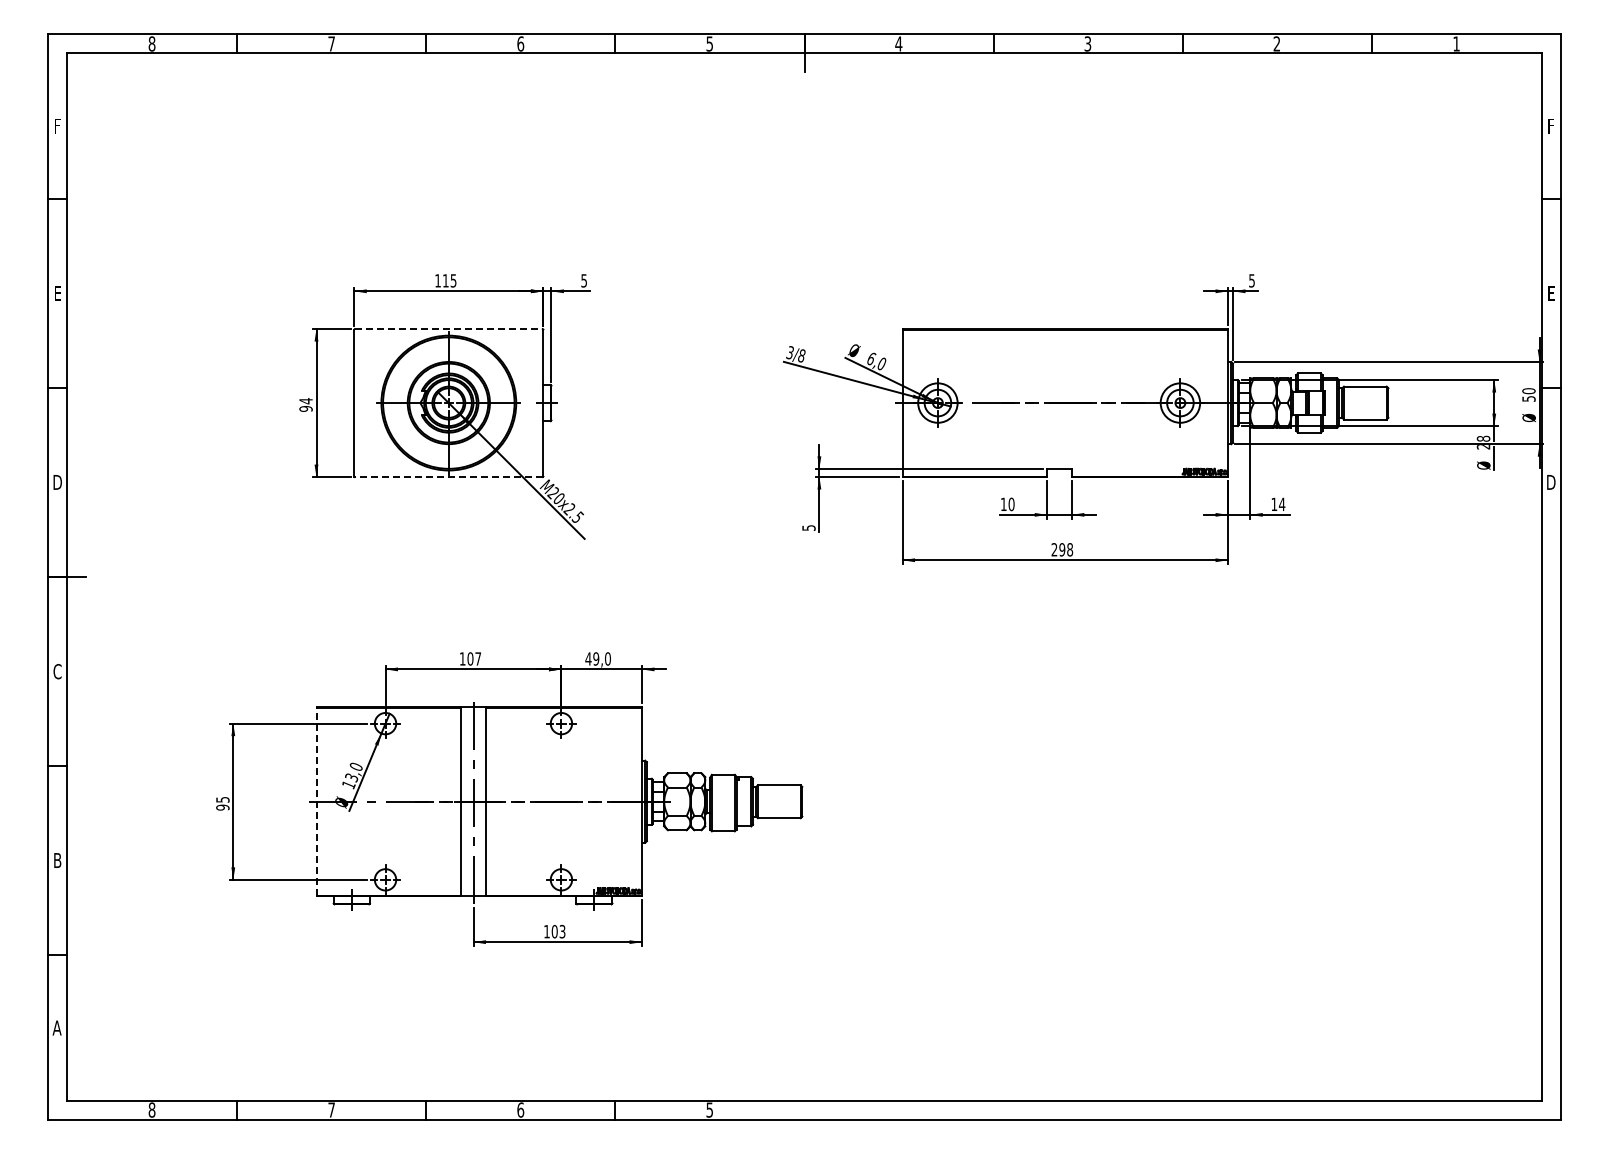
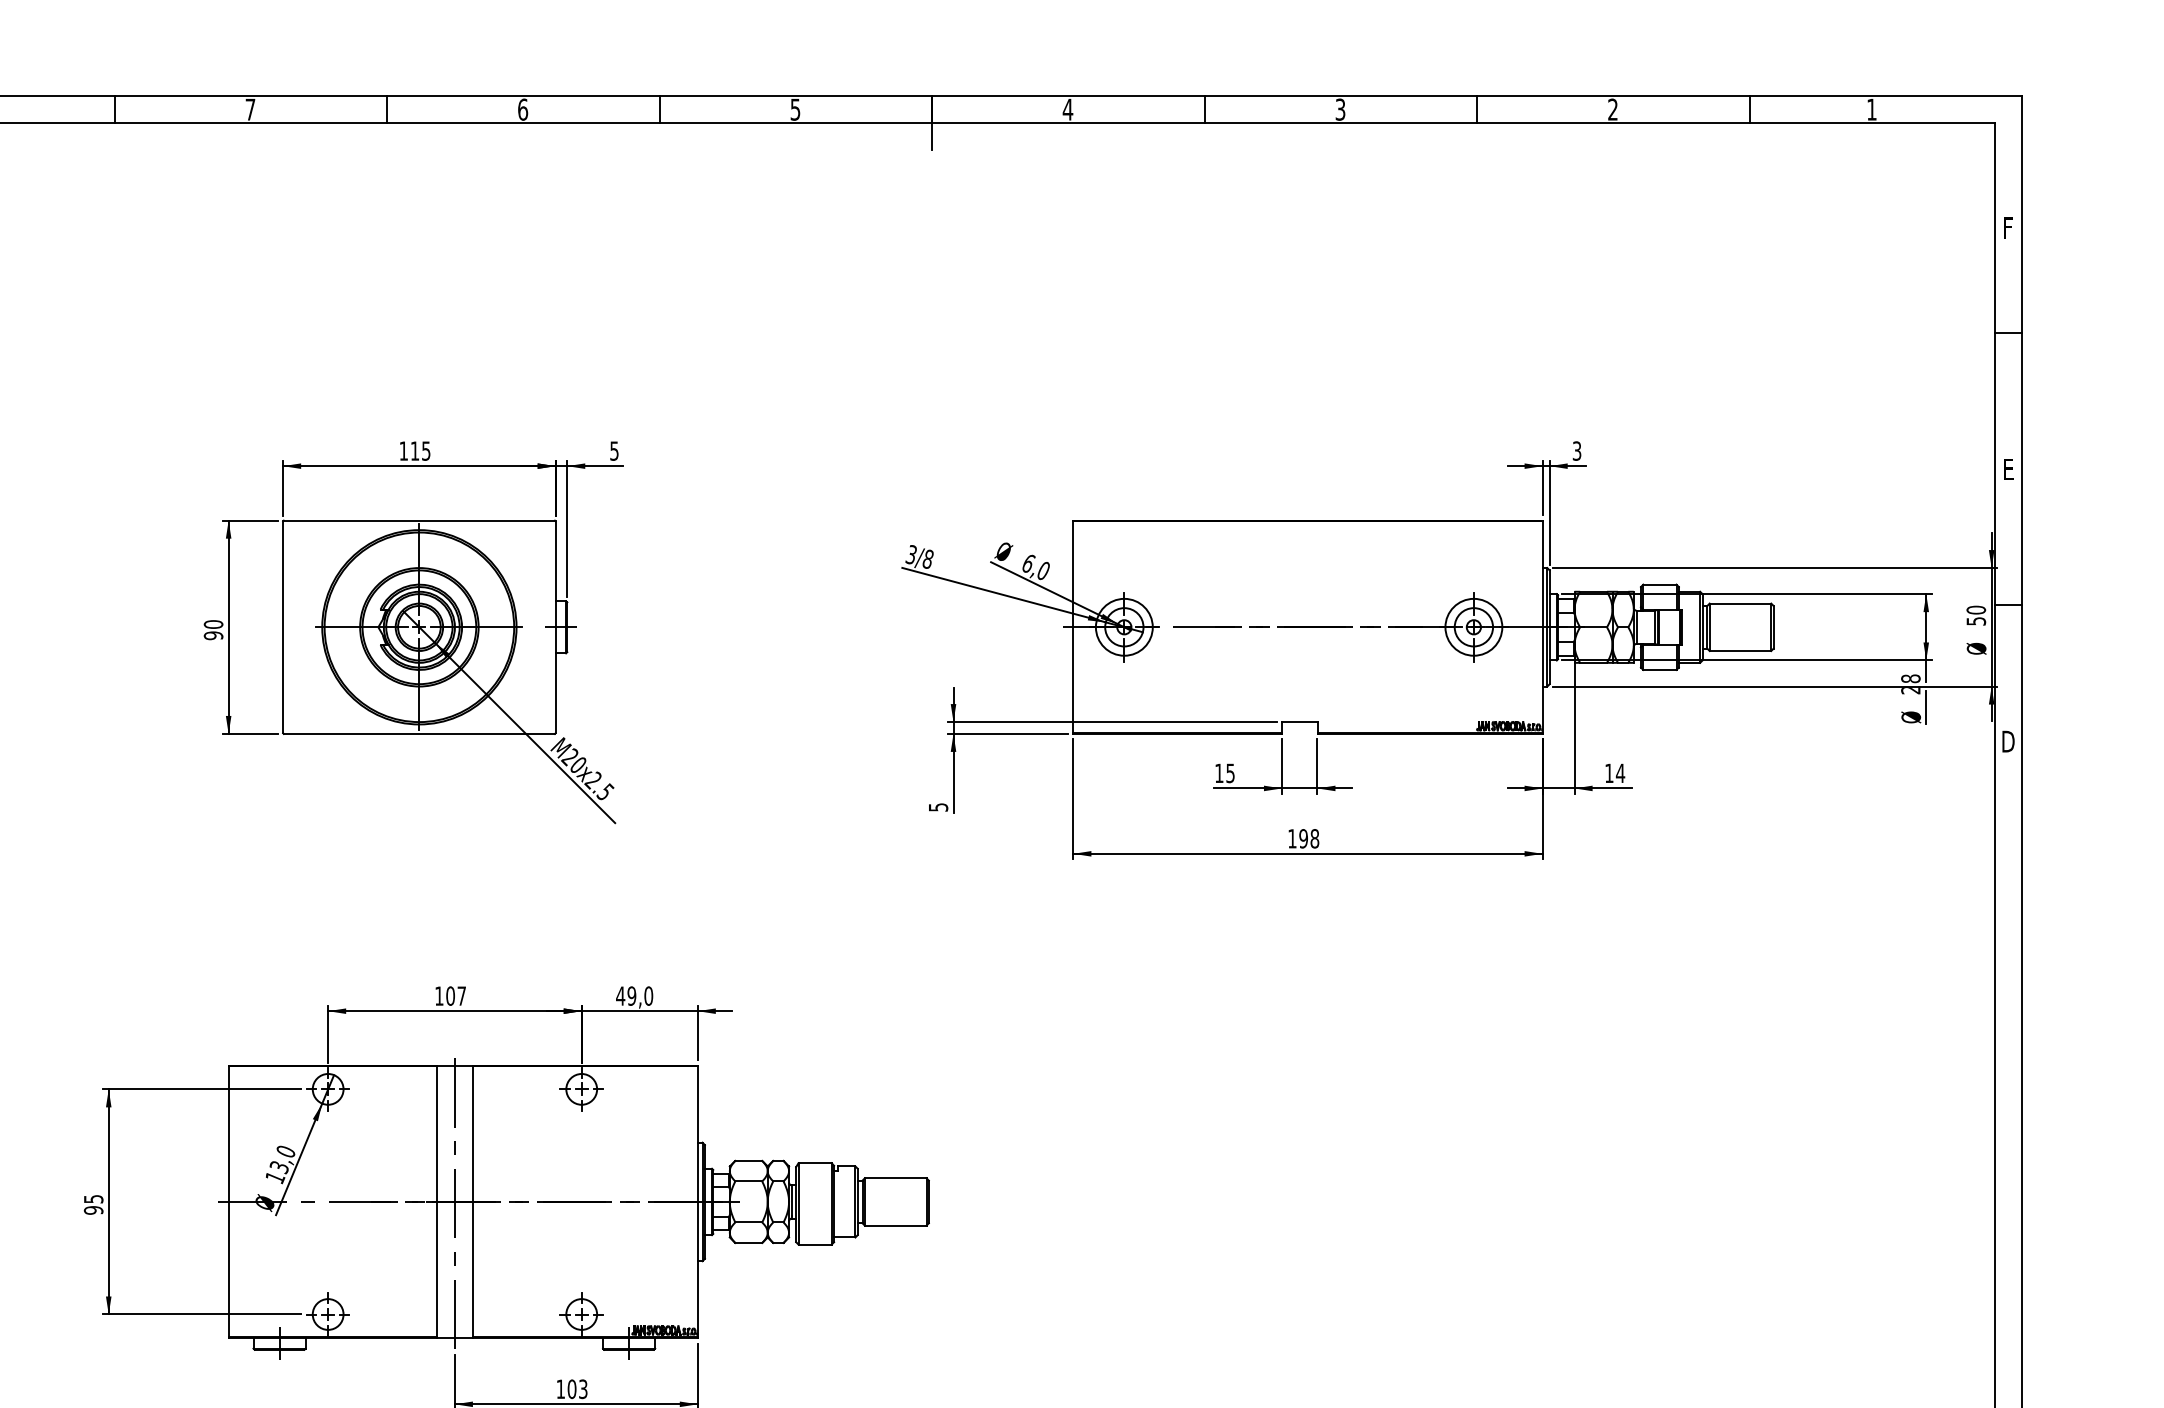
text: (1251, 280) -> (1576, 450), 5 -> 3
line: (449, 329) -> (420, 521), dashed -> solid
text: (305, 401) -> (212, 625), 94 -> 90
line: (448, 477) -> (418, 734), dashed -> solid
text: (1011, 504) -> (1230, 773), 10 -> 15
text: (1054, 549) -> (1292, 838), 298 -> 198
line: (316, 801) -> (228, 1201), dashed -> solid

